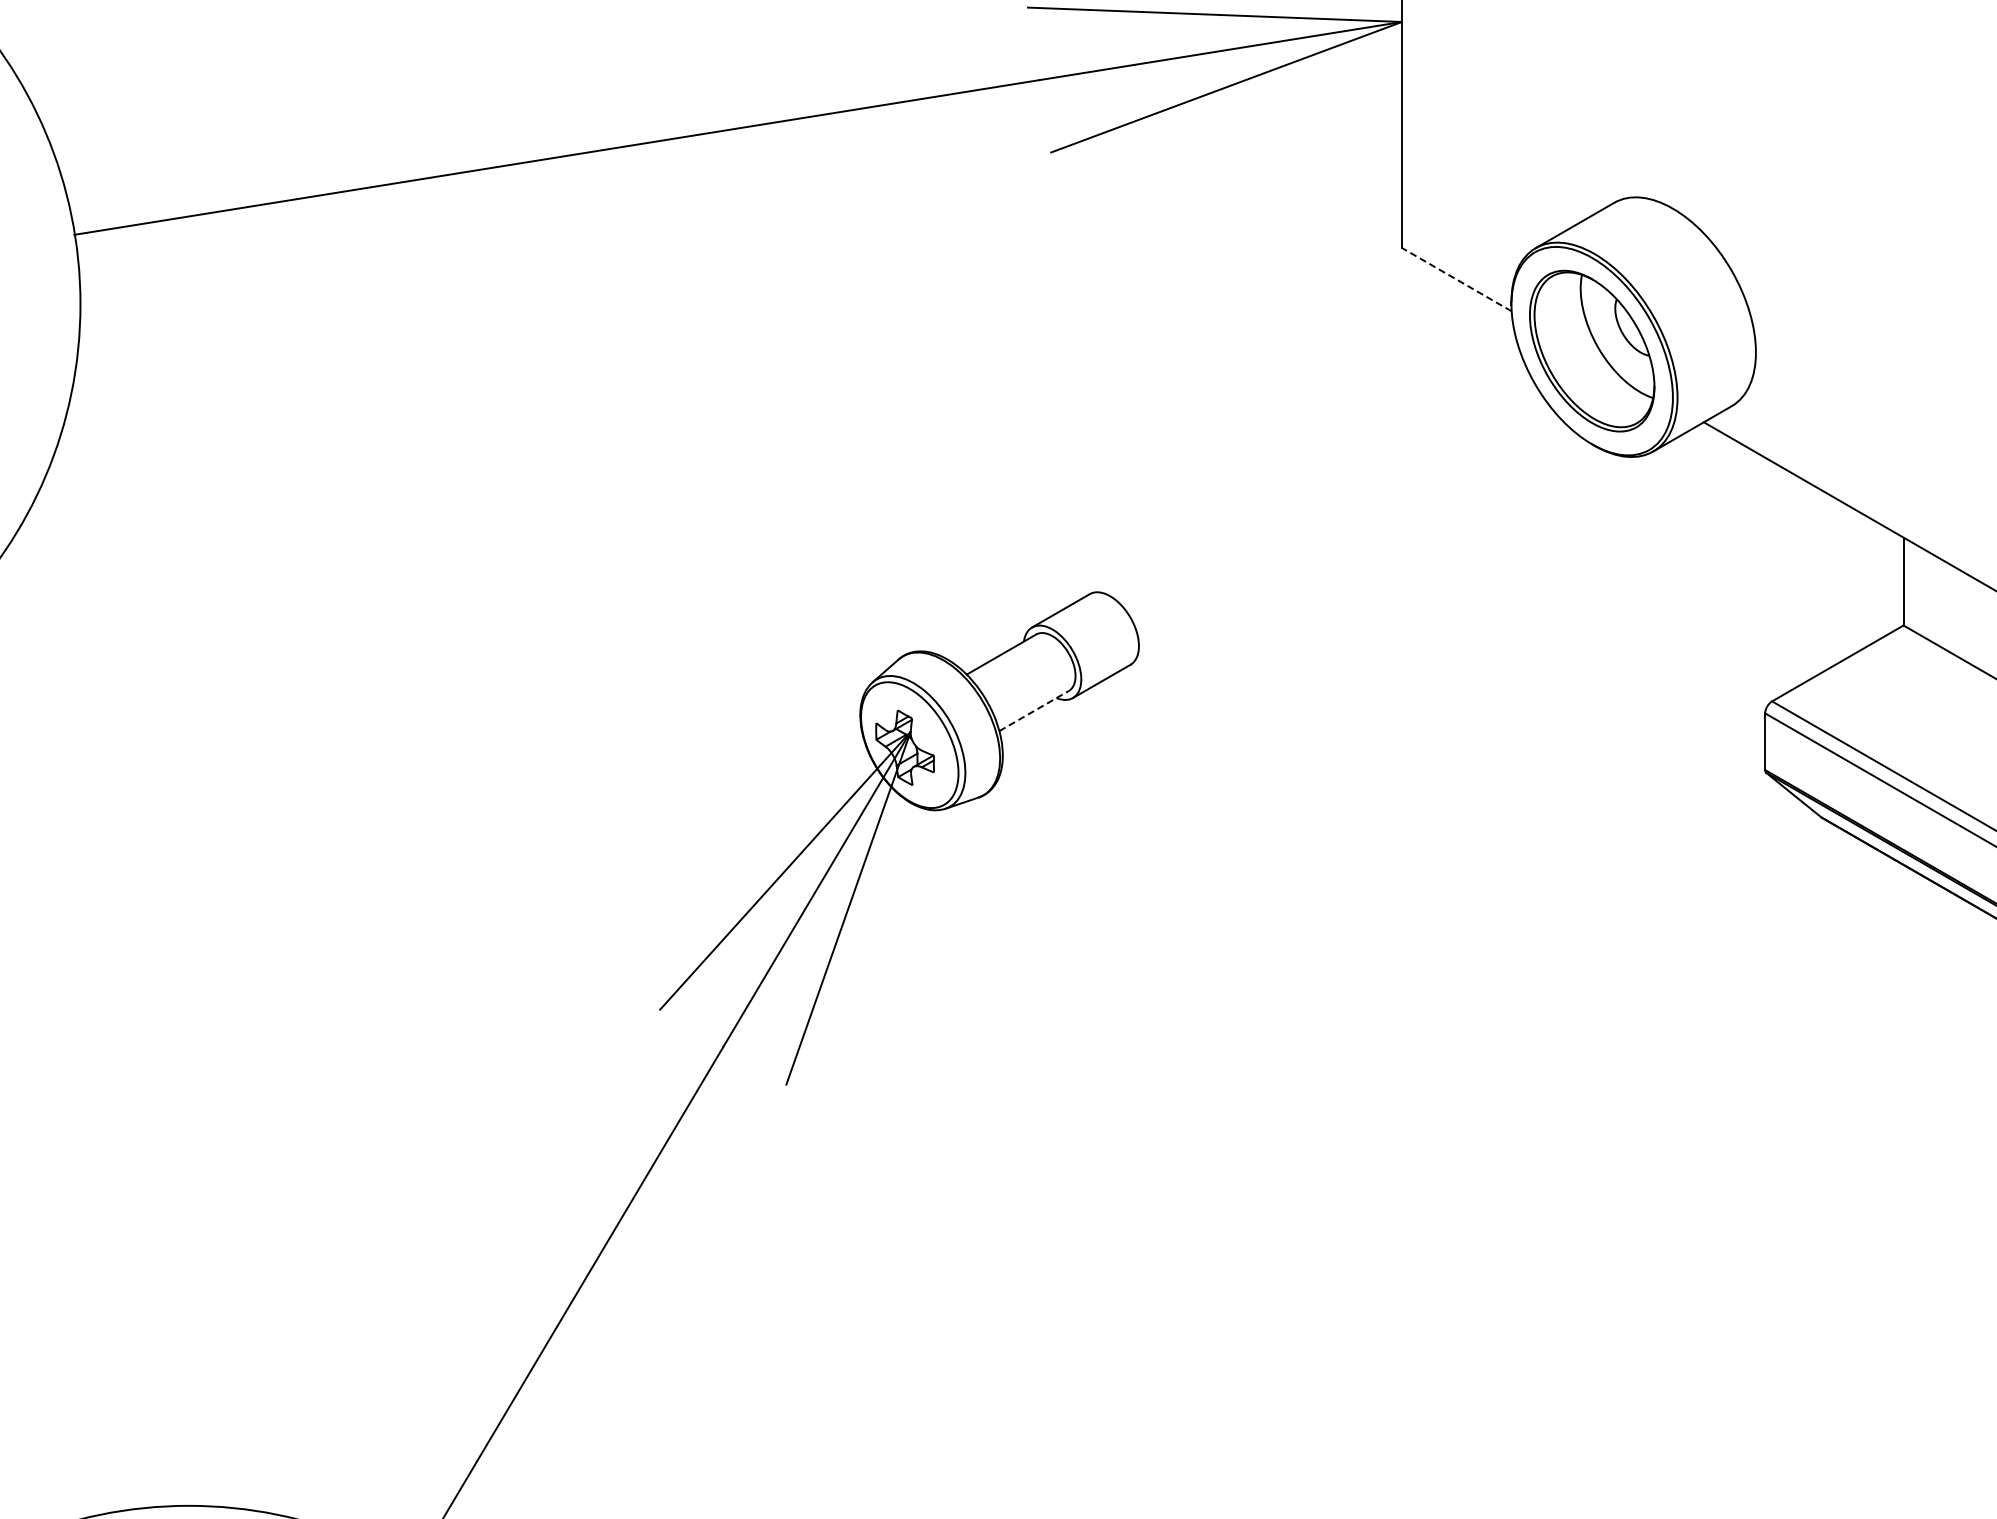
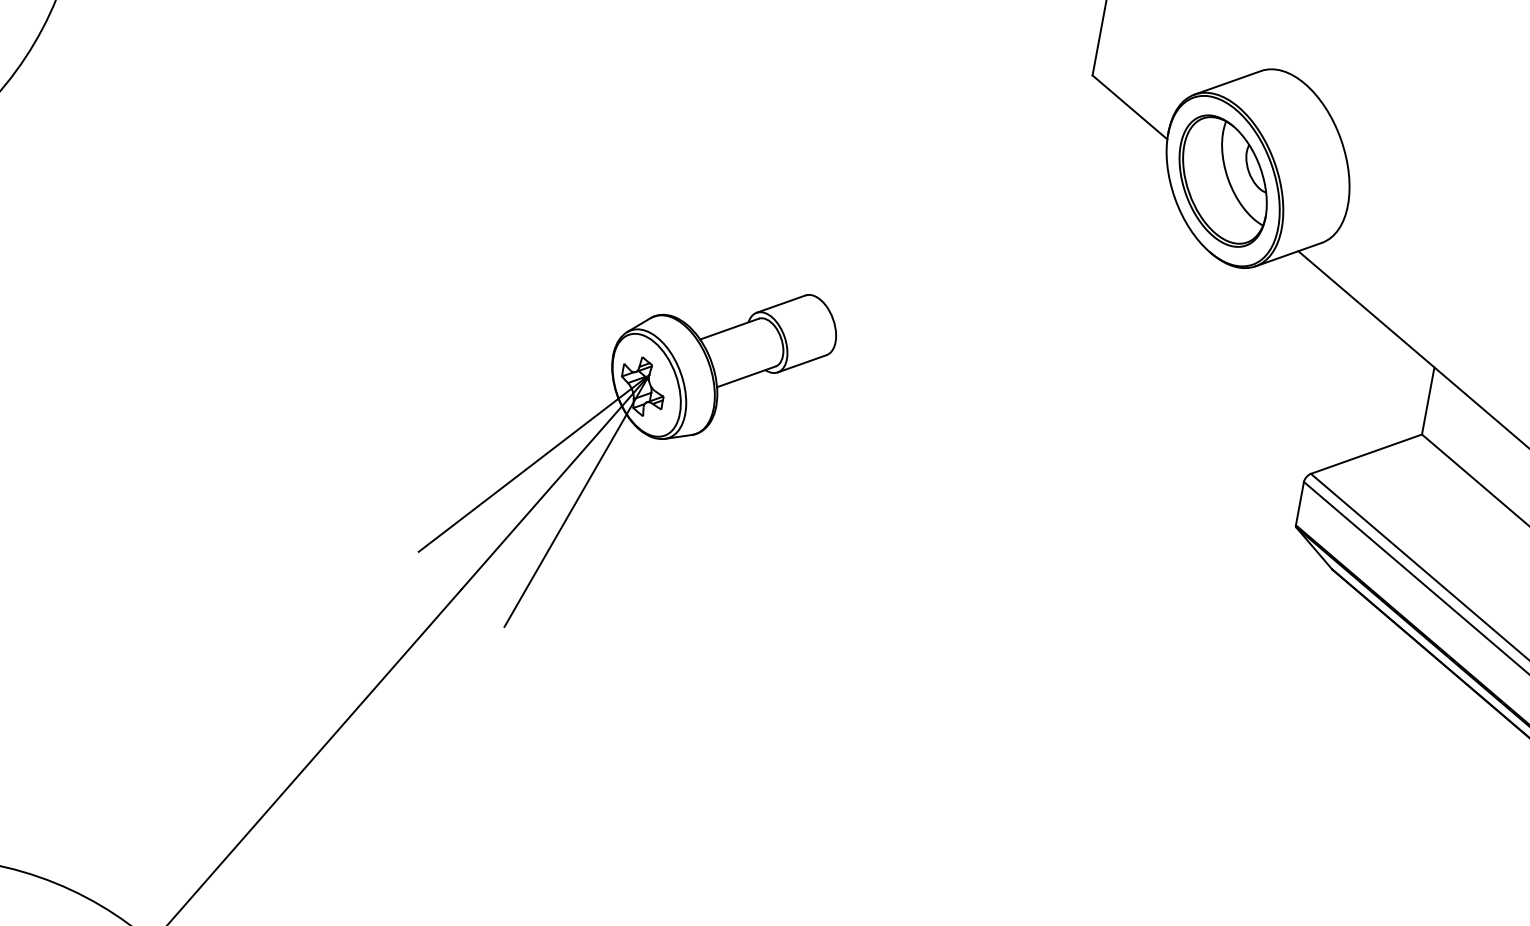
line: (1456, 279) -> (1129, 107), dashed -> solid
line: (1034, 710) -> (746, 376), dashed -> solid

